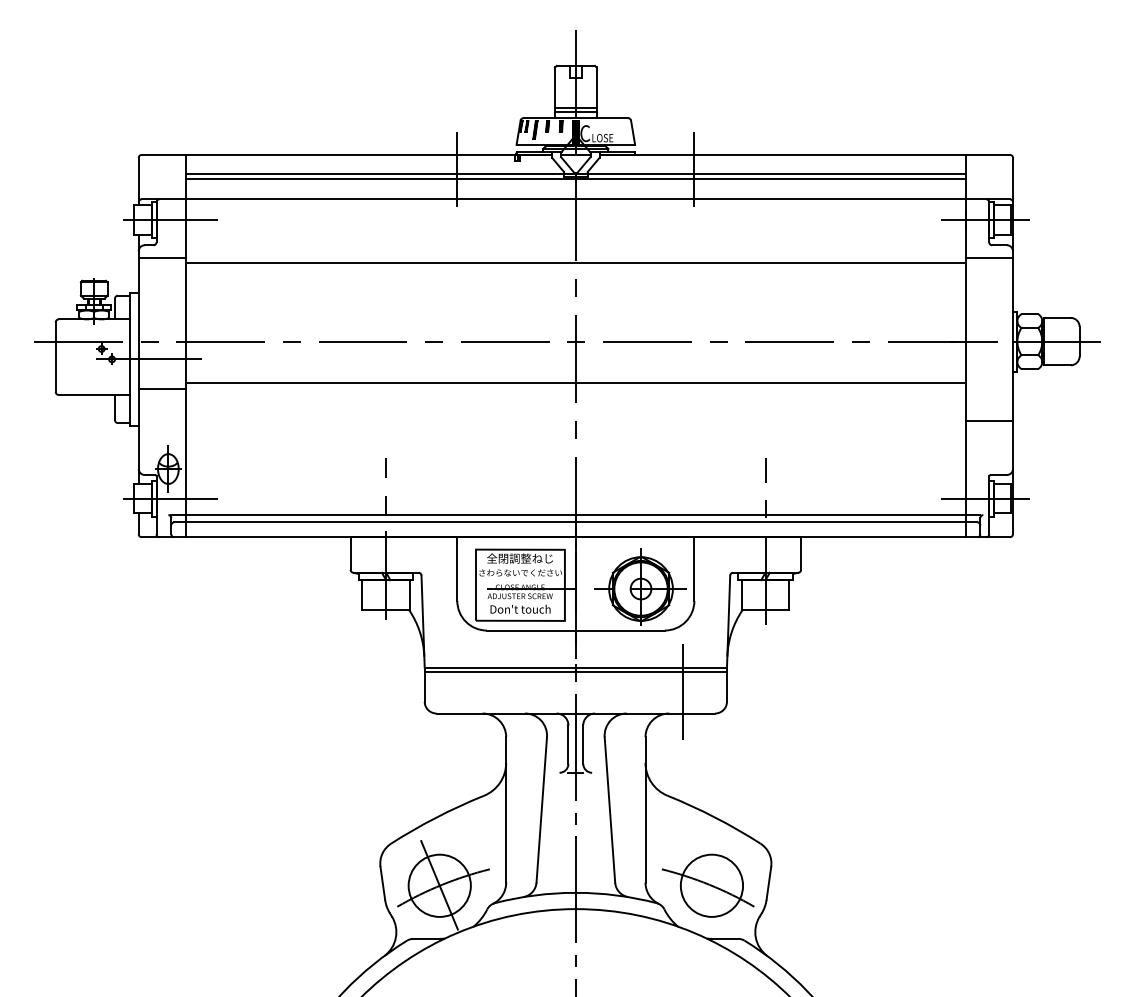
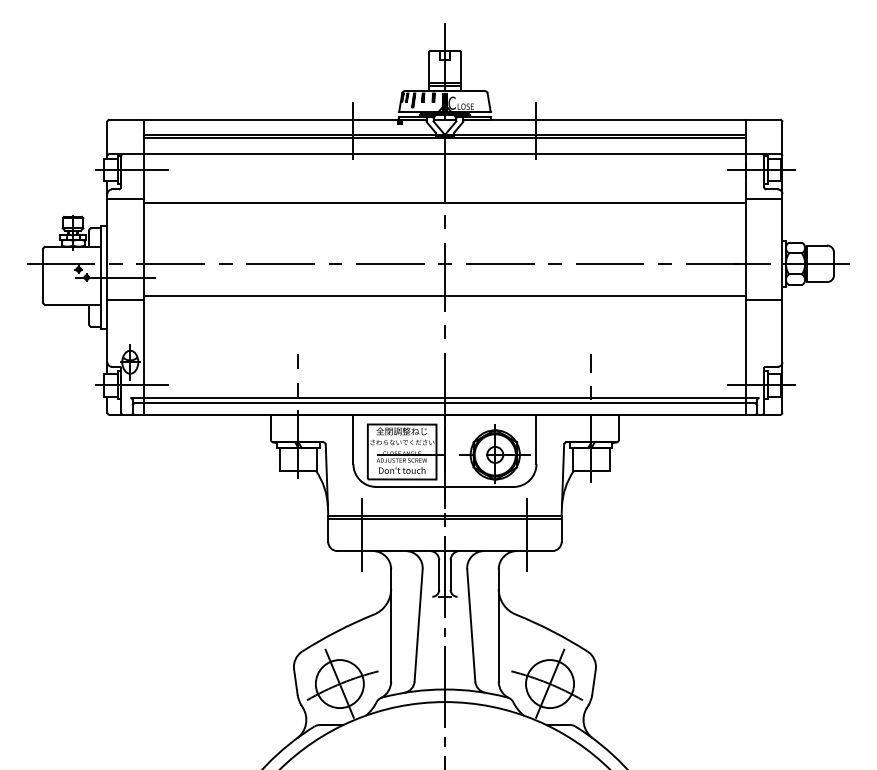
line: (988, 420) -> (763, 300), moved
line: (468, 692) -> (362, 534), added
line: (711, 885) -> (549, 683), added

